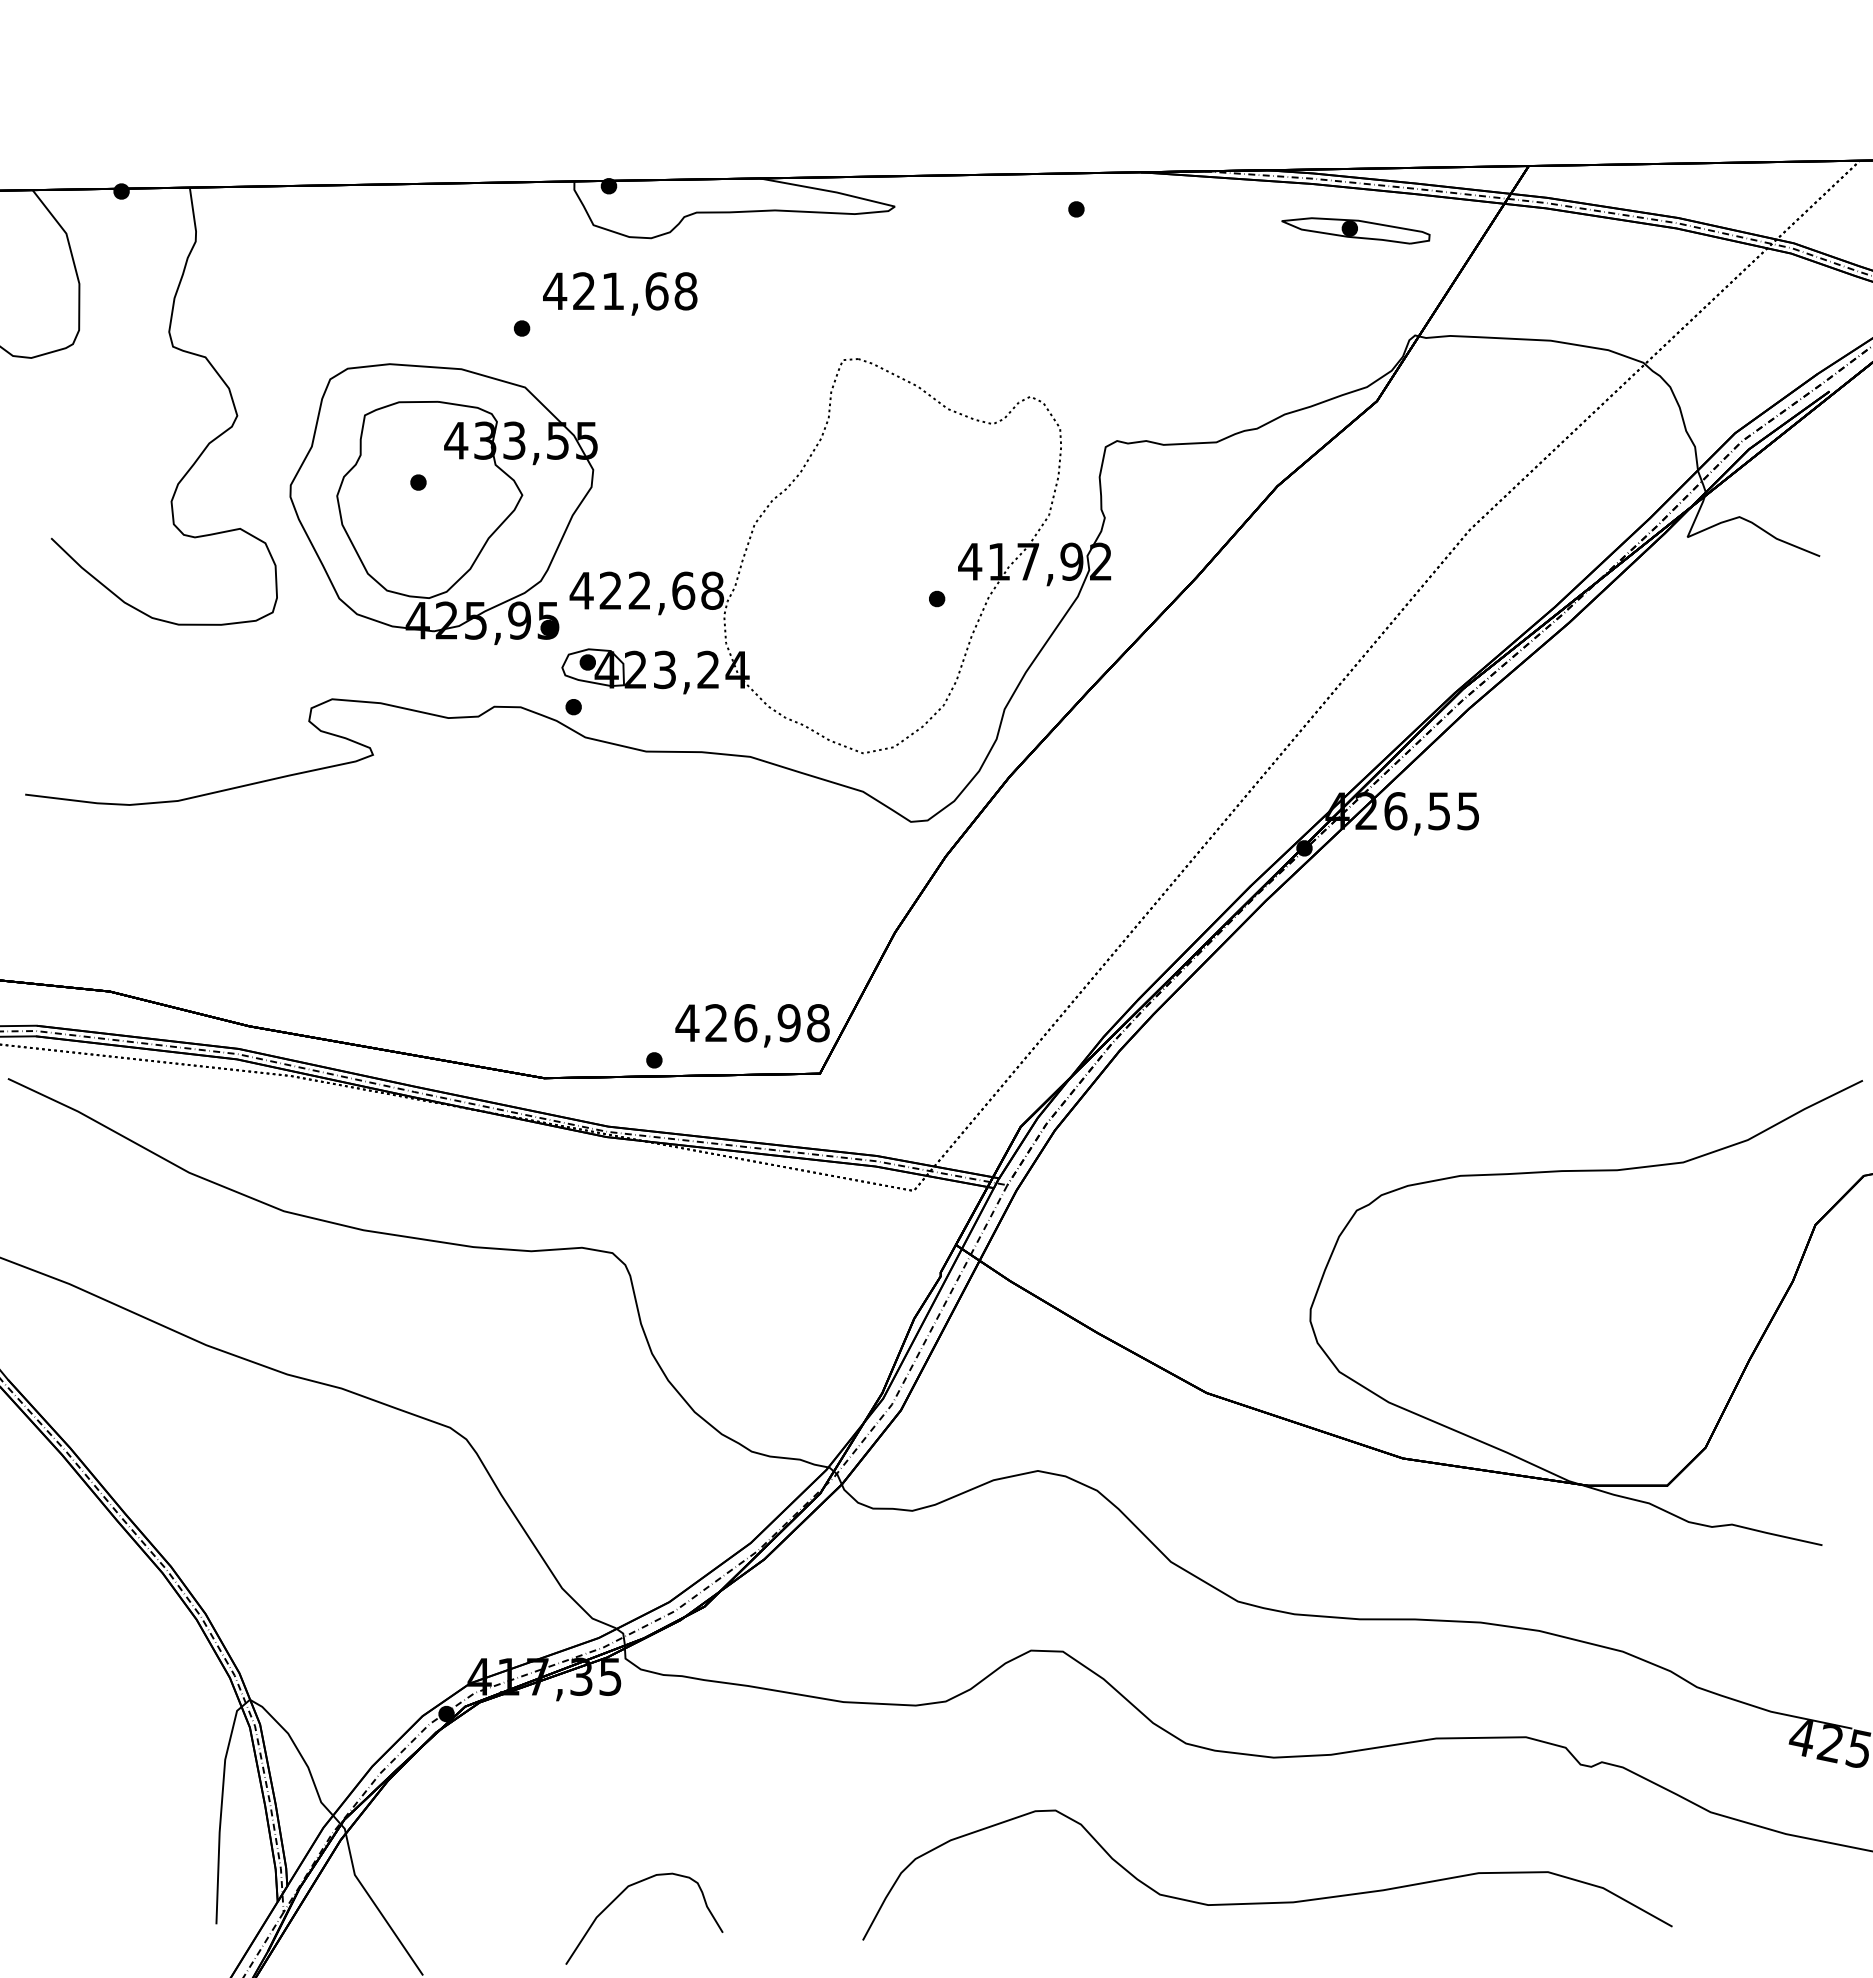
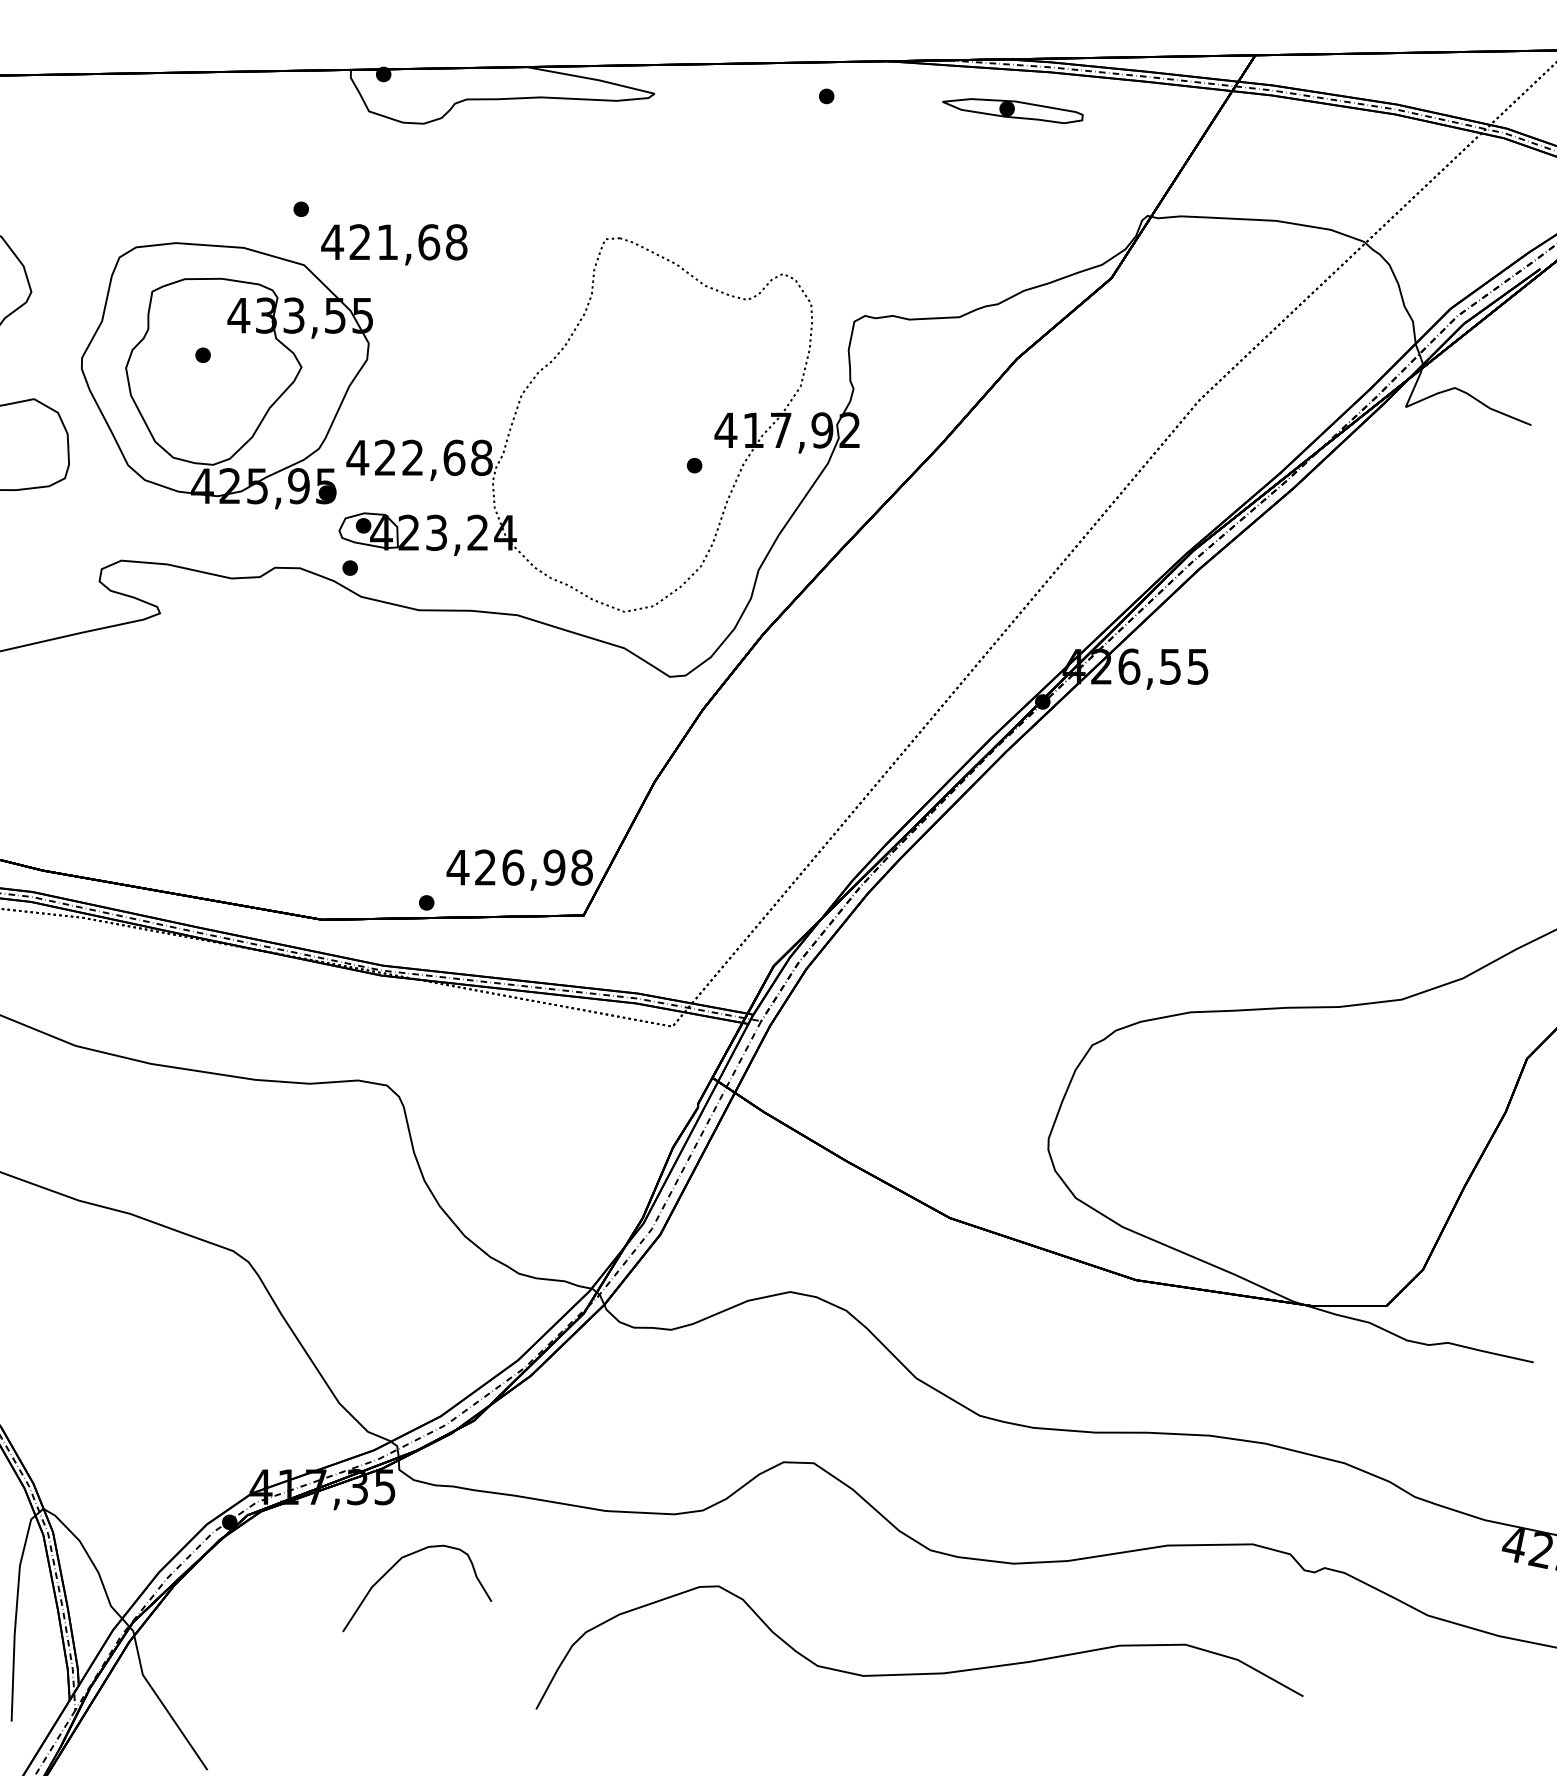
part: (1355, 230) -> (1012, 110), moved
text: (620, 293) -> (394, 244), moved
curve: (621, 1894) -> (395, 1565), moved
curve: (1267, 1902) -> (919, 1673), moved

